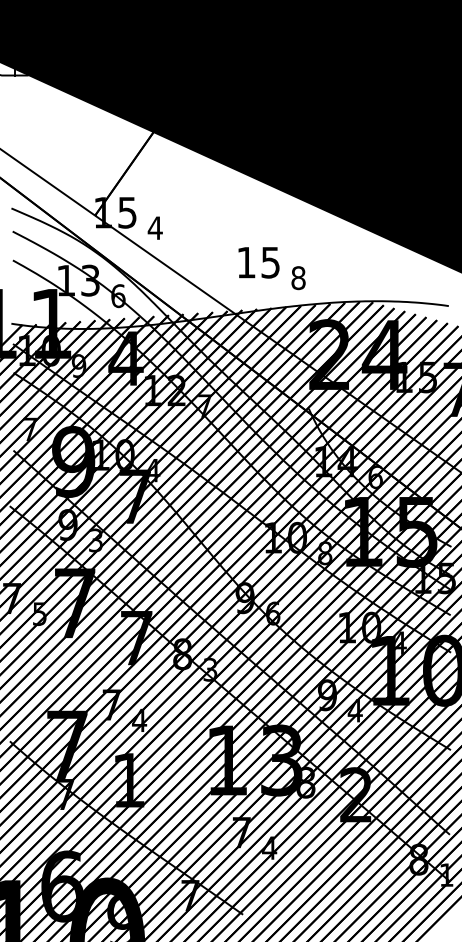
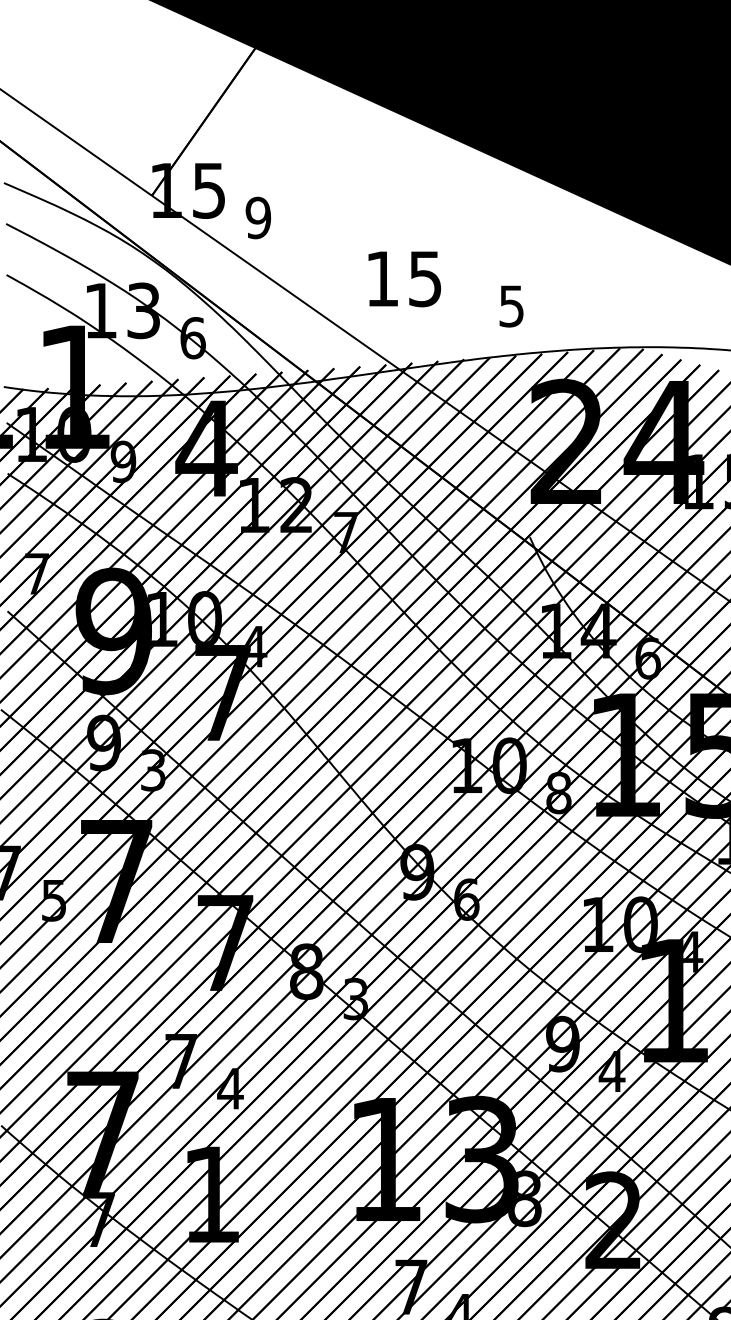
text: (154, 228) -> (256, 218), 4 -> 9
text: (258, 262) -> (403, 278), moved
text: (298, 278) -> (511, 306), 8 -> 5

